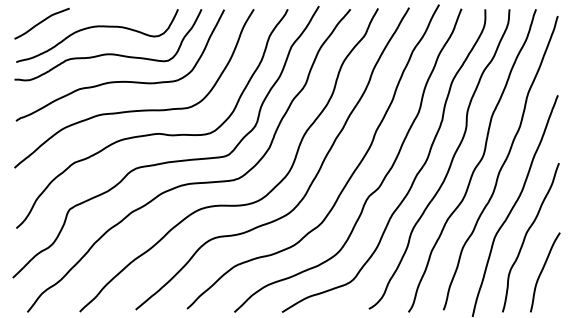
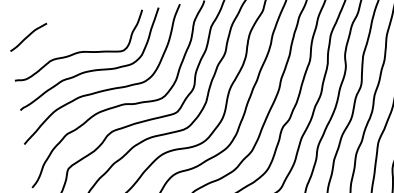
curve: (97, 27) -> (69, 34), removed

